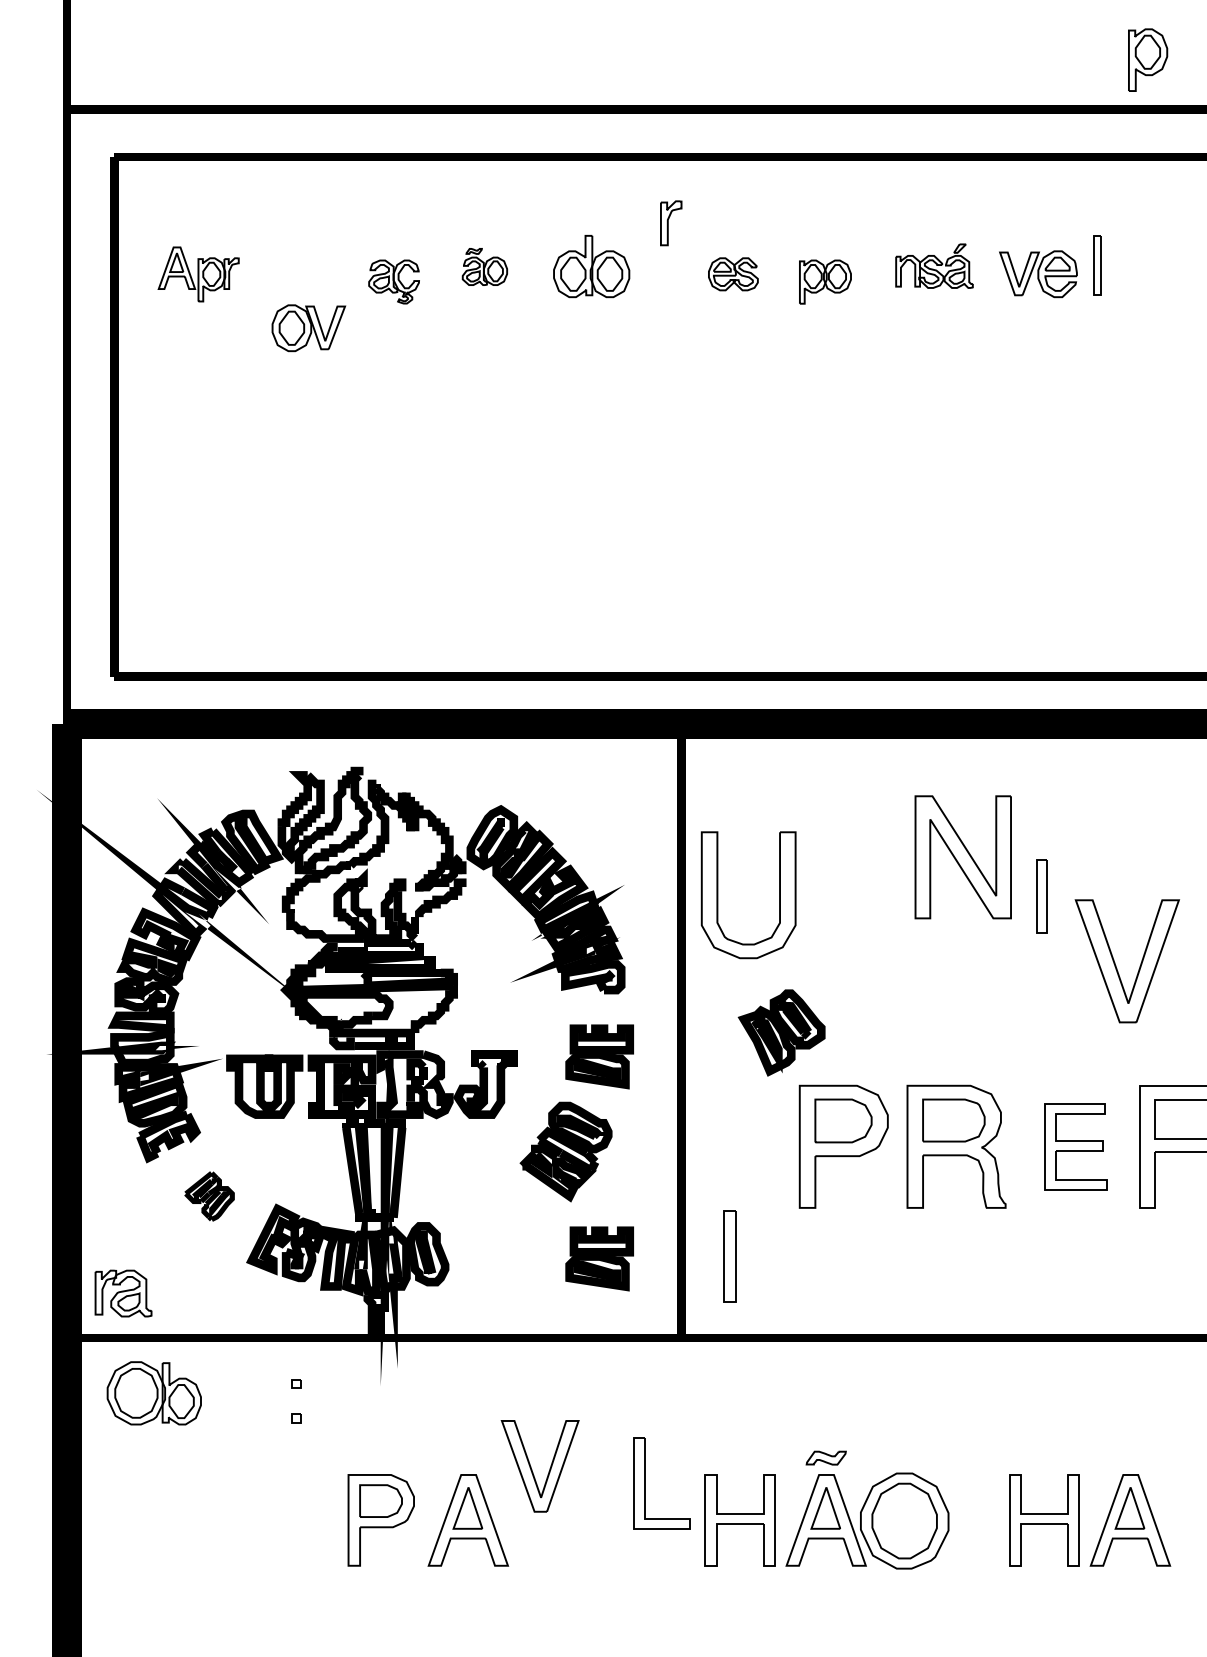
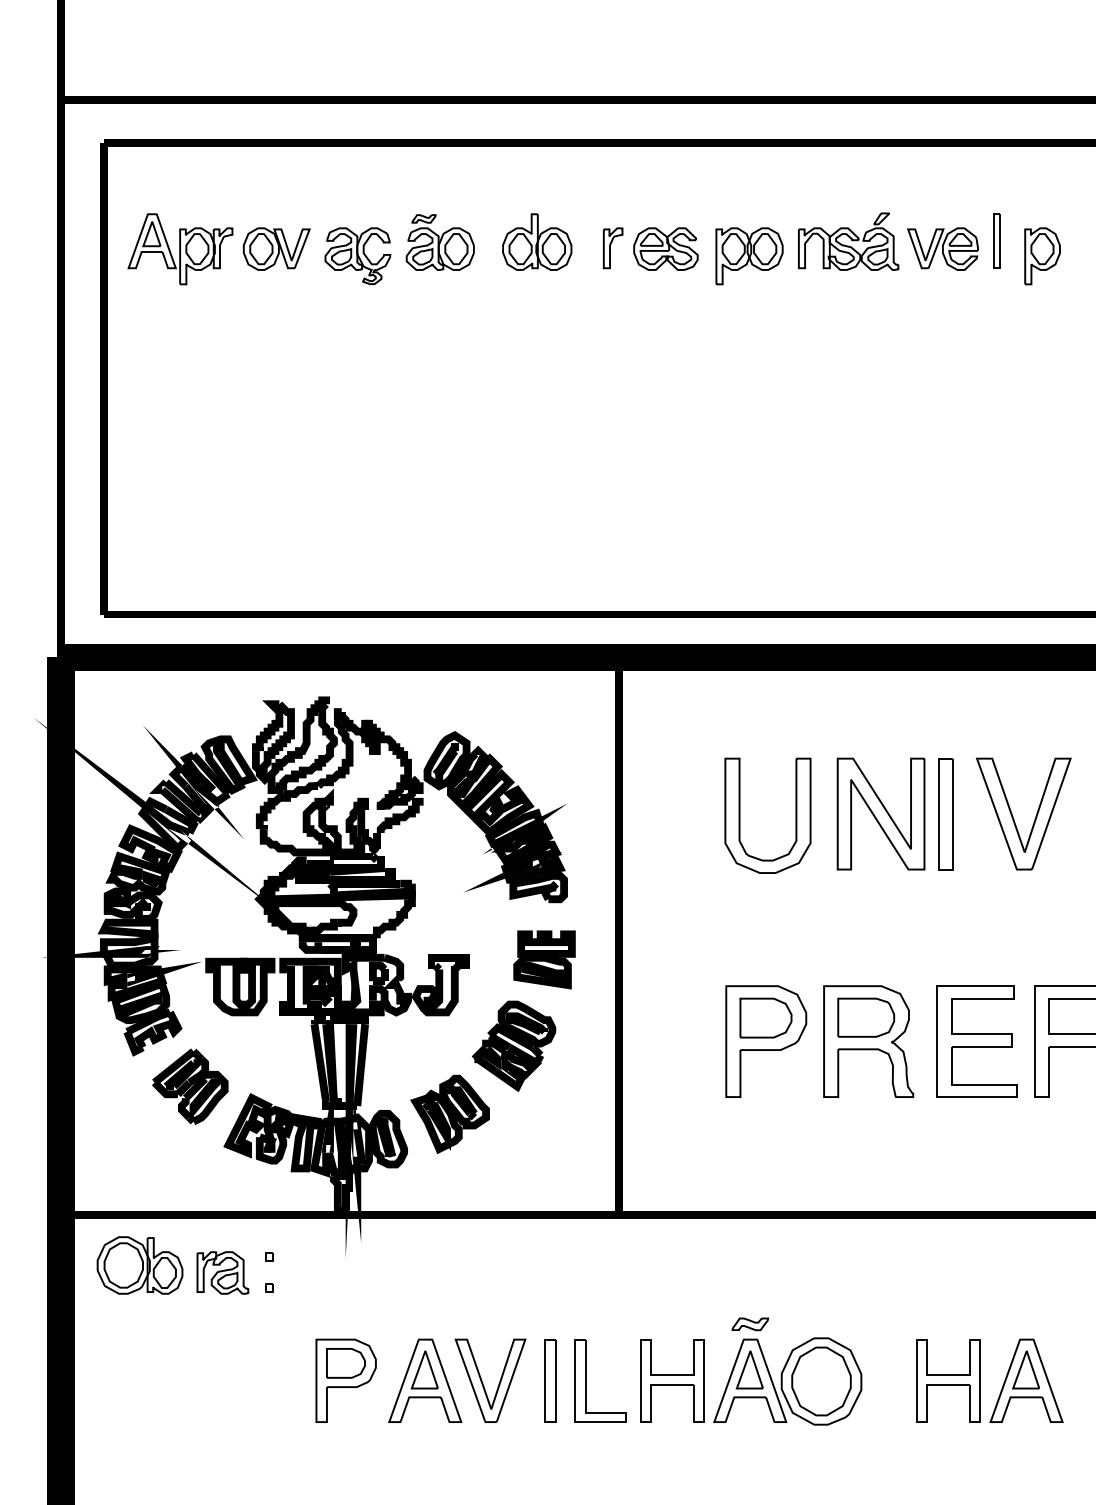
part: (1148, 59) -> (1042, 255), moved
part: (671, 223) -> (613, 248), moved
part: (484, 266) -> (439, 242), size x1.67
part: (934, 266) -> (848, 242), size x1.43
part: (198, 274) -> (180, 249), size x1.43
part: (733, 274) -> (666, 249), size x1.43
part: (393, 281) -> (357, 255), size x1.43
part: (825, 281) -> (749, 255), size x1.43
part: (308, 328) -> (276, 249), moved
part: (962, 857) -> (880, 814), moved
part: (718, 895) -> (740, 816), moved
part: (1041, 895) -> (945, 813), size x1.67
part: (1116, 965) -> (1013, 817), moved
part: (781, 1032) -> (449, 1113), moved
part: (1075, 1146) -> (976, 1041), size x1.43
part: (209, 1196) -> (190, 1086), size x1.67
part: (729, 1256) -> (549, 1380), moved
part: (599, 1258) -> (544, 1143), removed
part: (123, 1293) -> (222, 1272), moved
part: (532, 1469) -> (483, 1383), moved
part: (645, 1483) -> (586, 1380), moved

